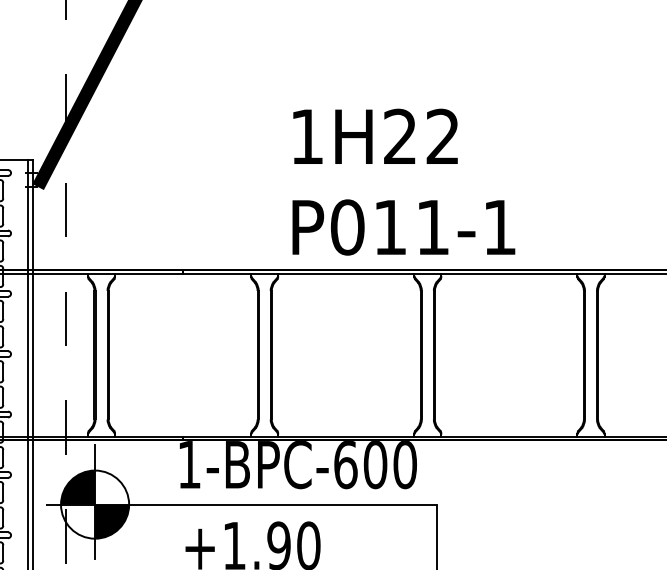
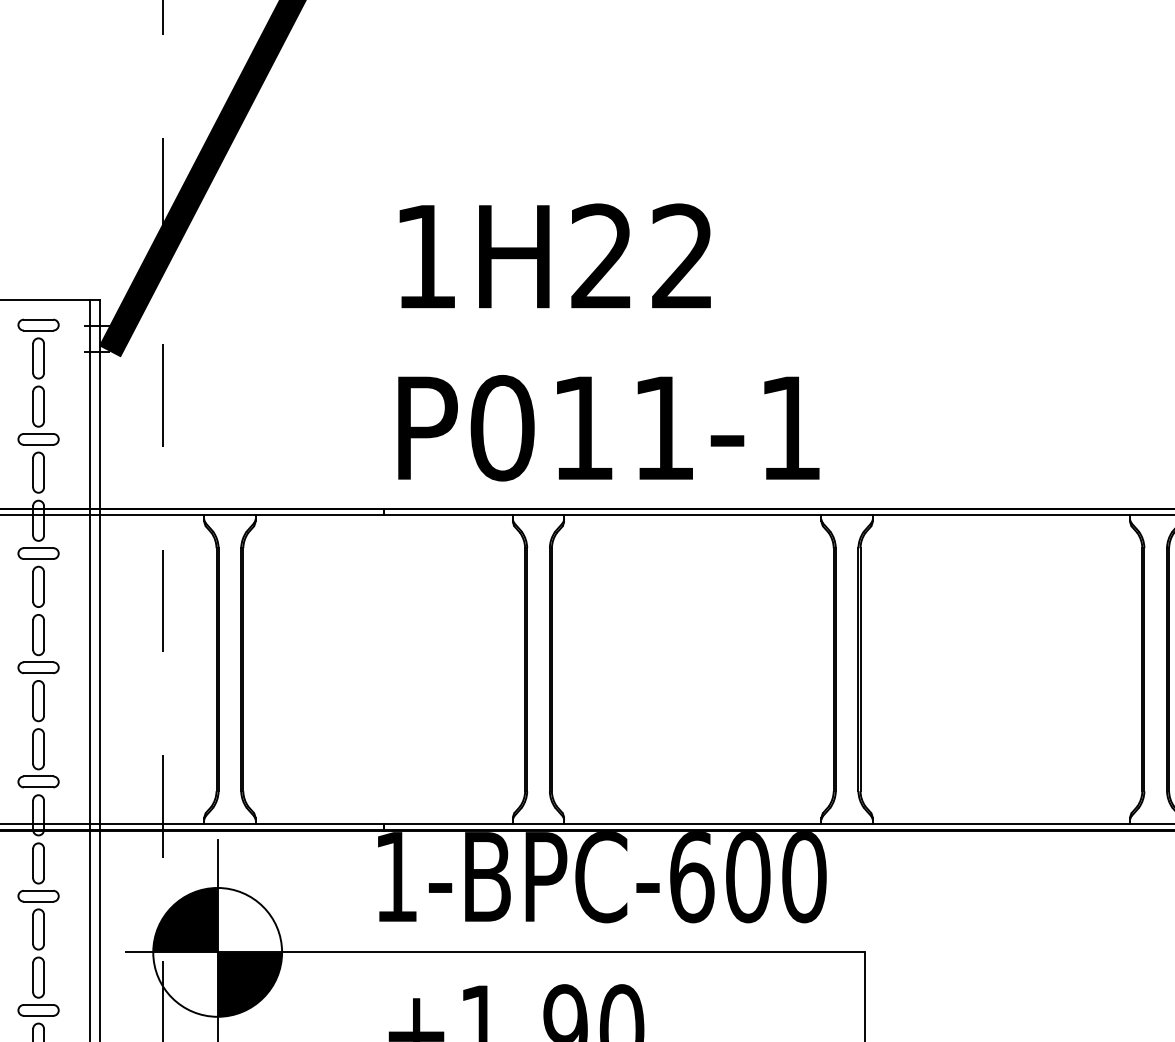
text: (403, 181) -> (608, 341), moved

